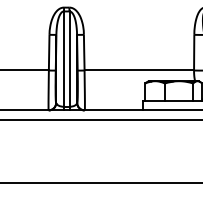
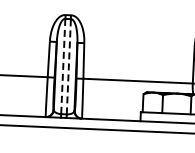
line: (63, 59) -> (62, 66), solid -> dashed
line: (69, 59) -> (68, 67), solid -> dashed

